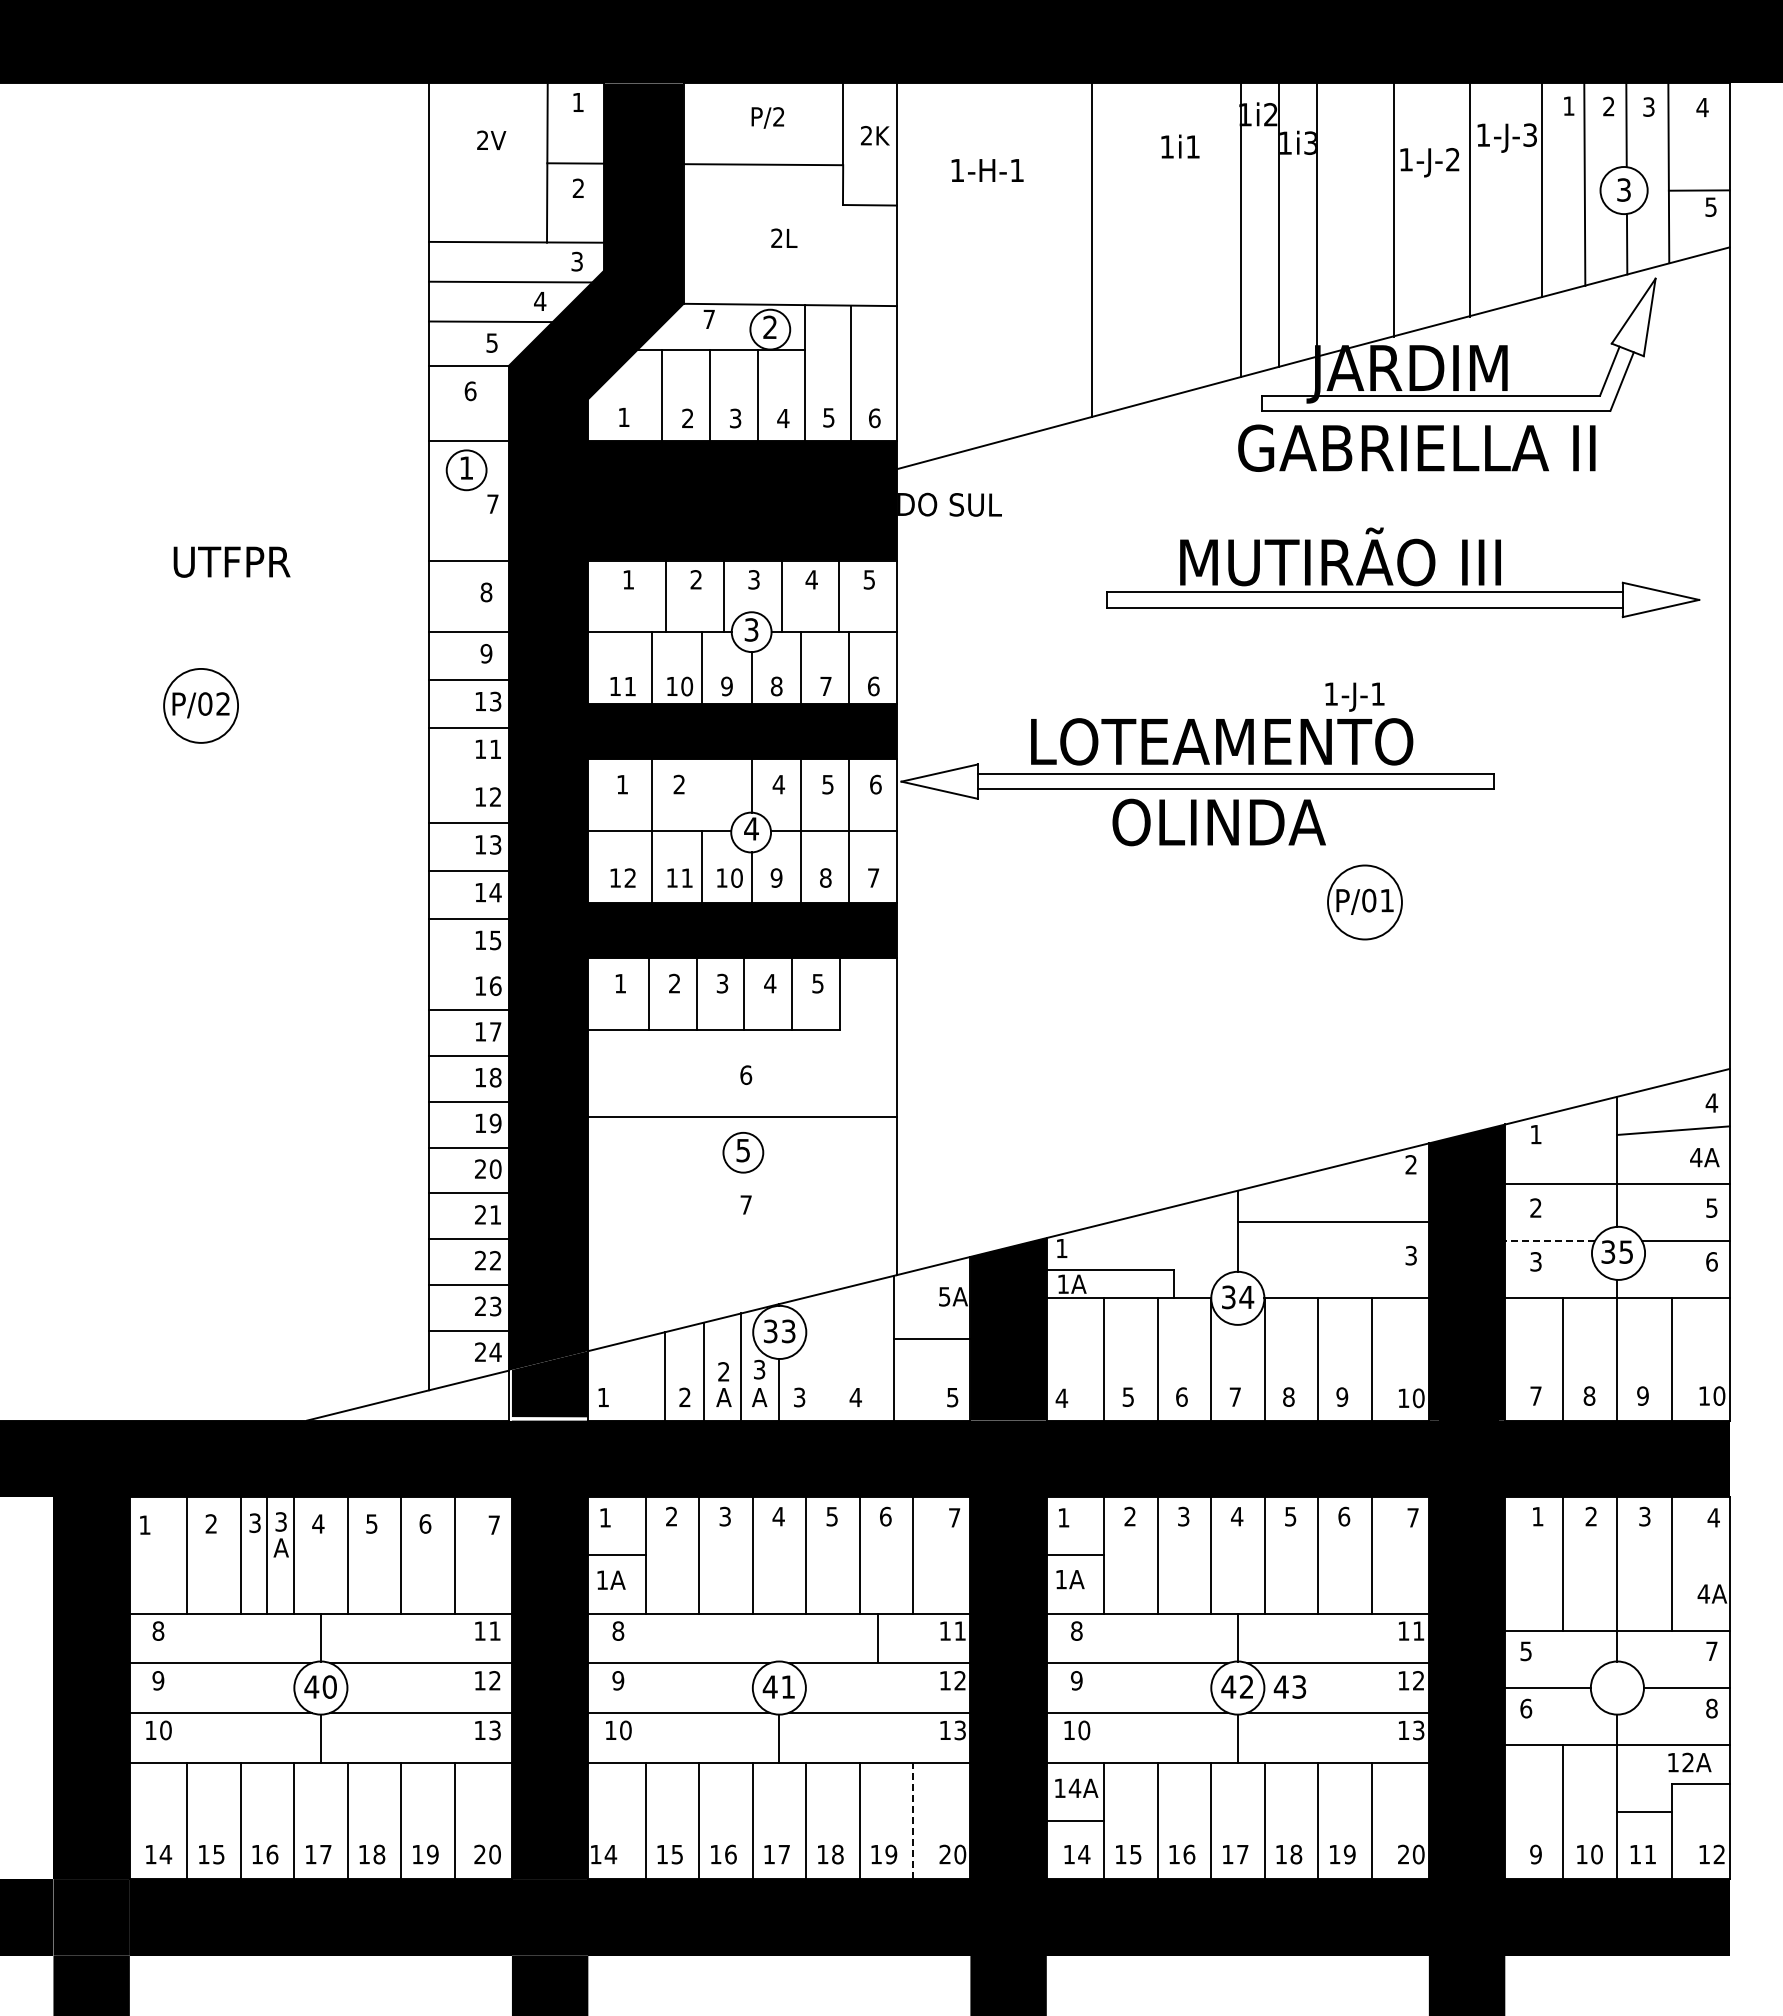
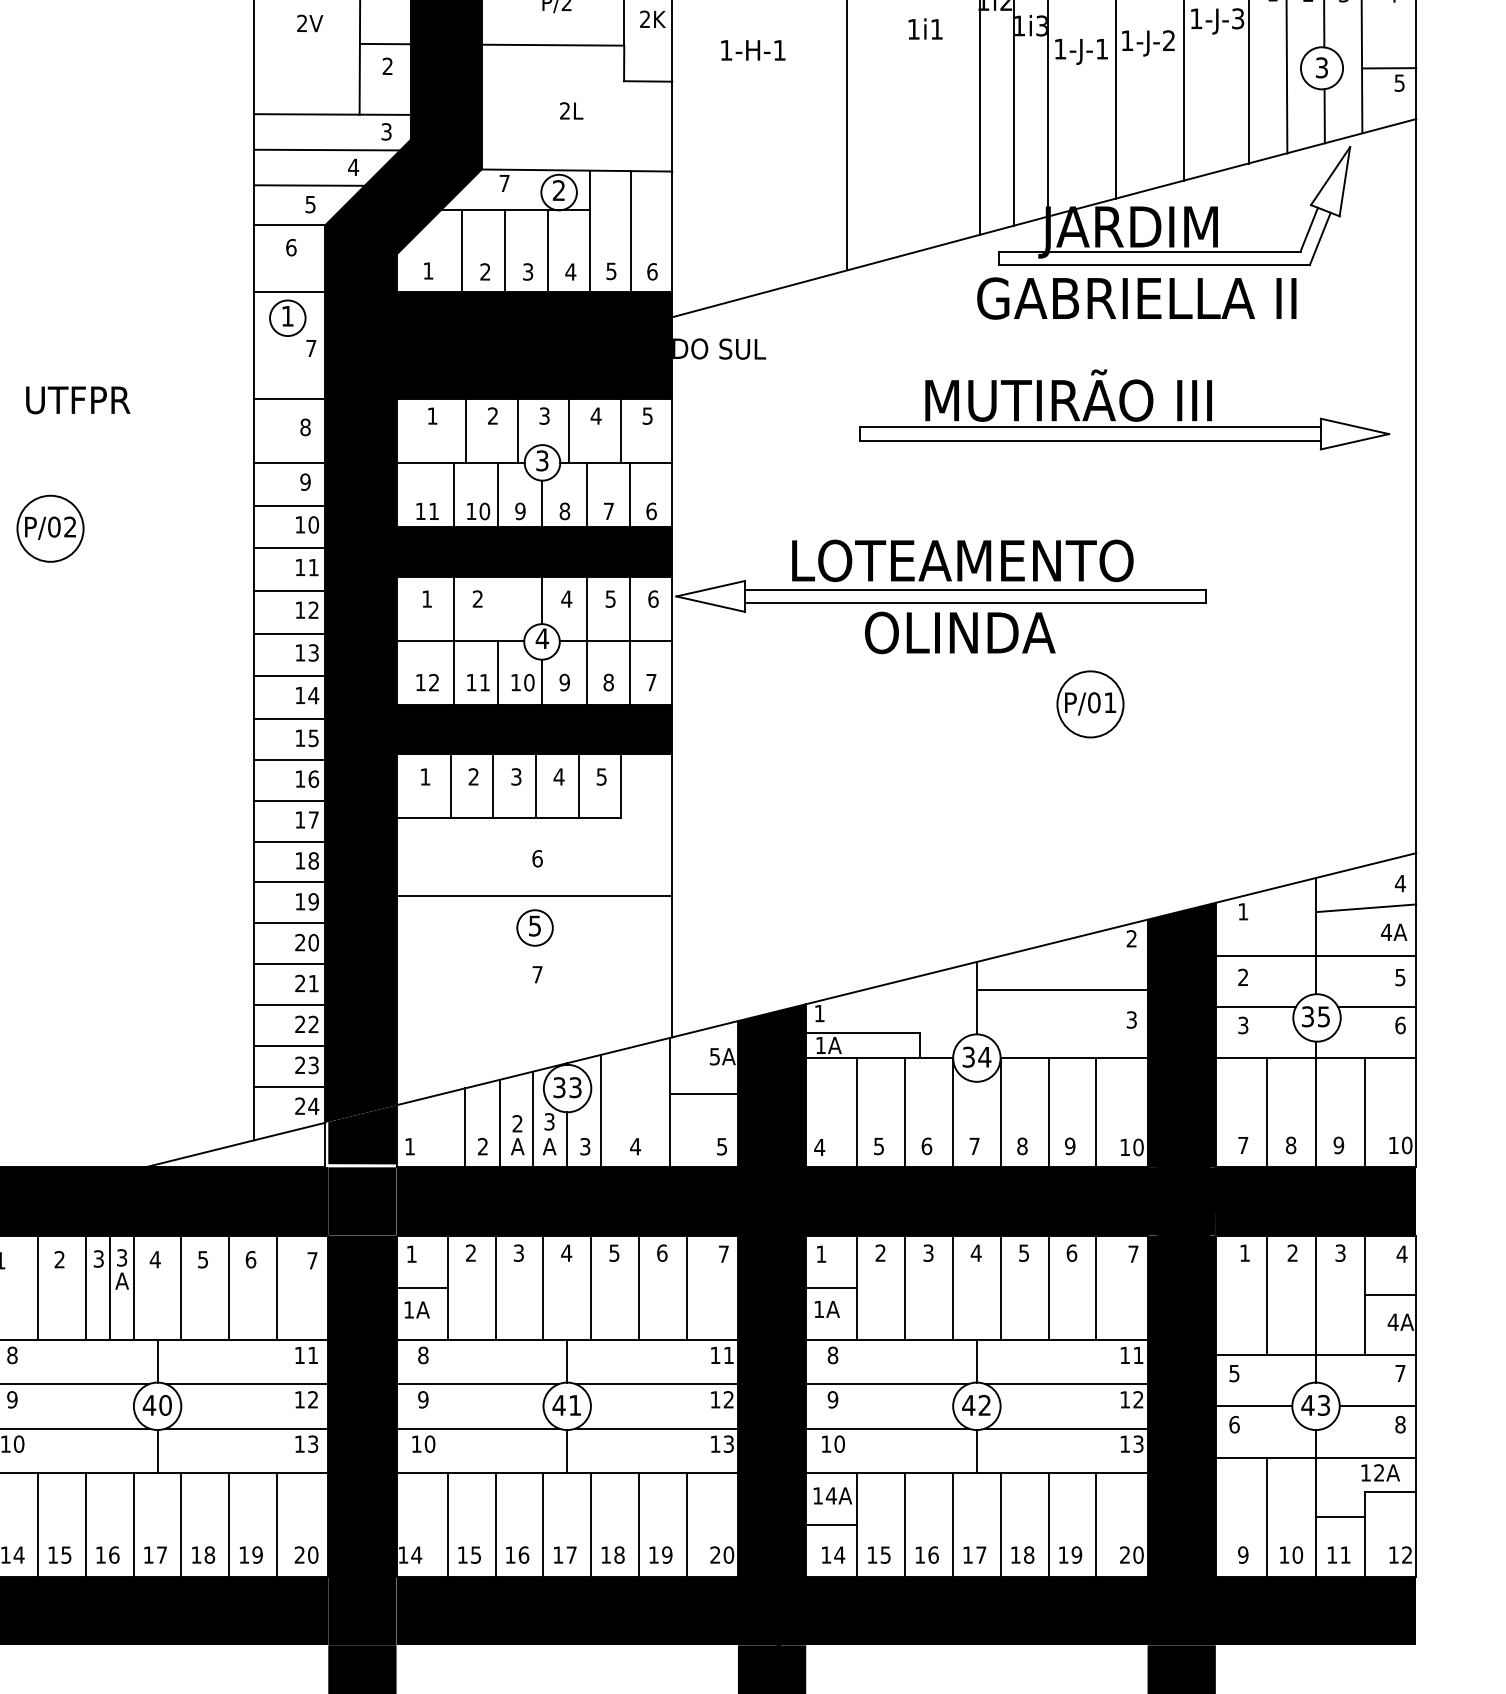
text: (1354, 696) -> (1081, 51), moved
text: (495, 701) -> (313, 524), 13 -> 10
line: (468, 775) -> (289, 590), added
line: (468, 964) -> (289, 759), added
line: (1550, 1241) -> (1256, 1007), dashed -> solid
line: (817, 1357) -> (601, 1110), added
line: (1700, 1563) -> (1390, 1295), added
line: (878, 1637) -> (567, 1361), moved
text: (1289, 1686) -> (1315, 1404), moved
line: (913, 1820) -> (687, 1524), dashed -> solid

